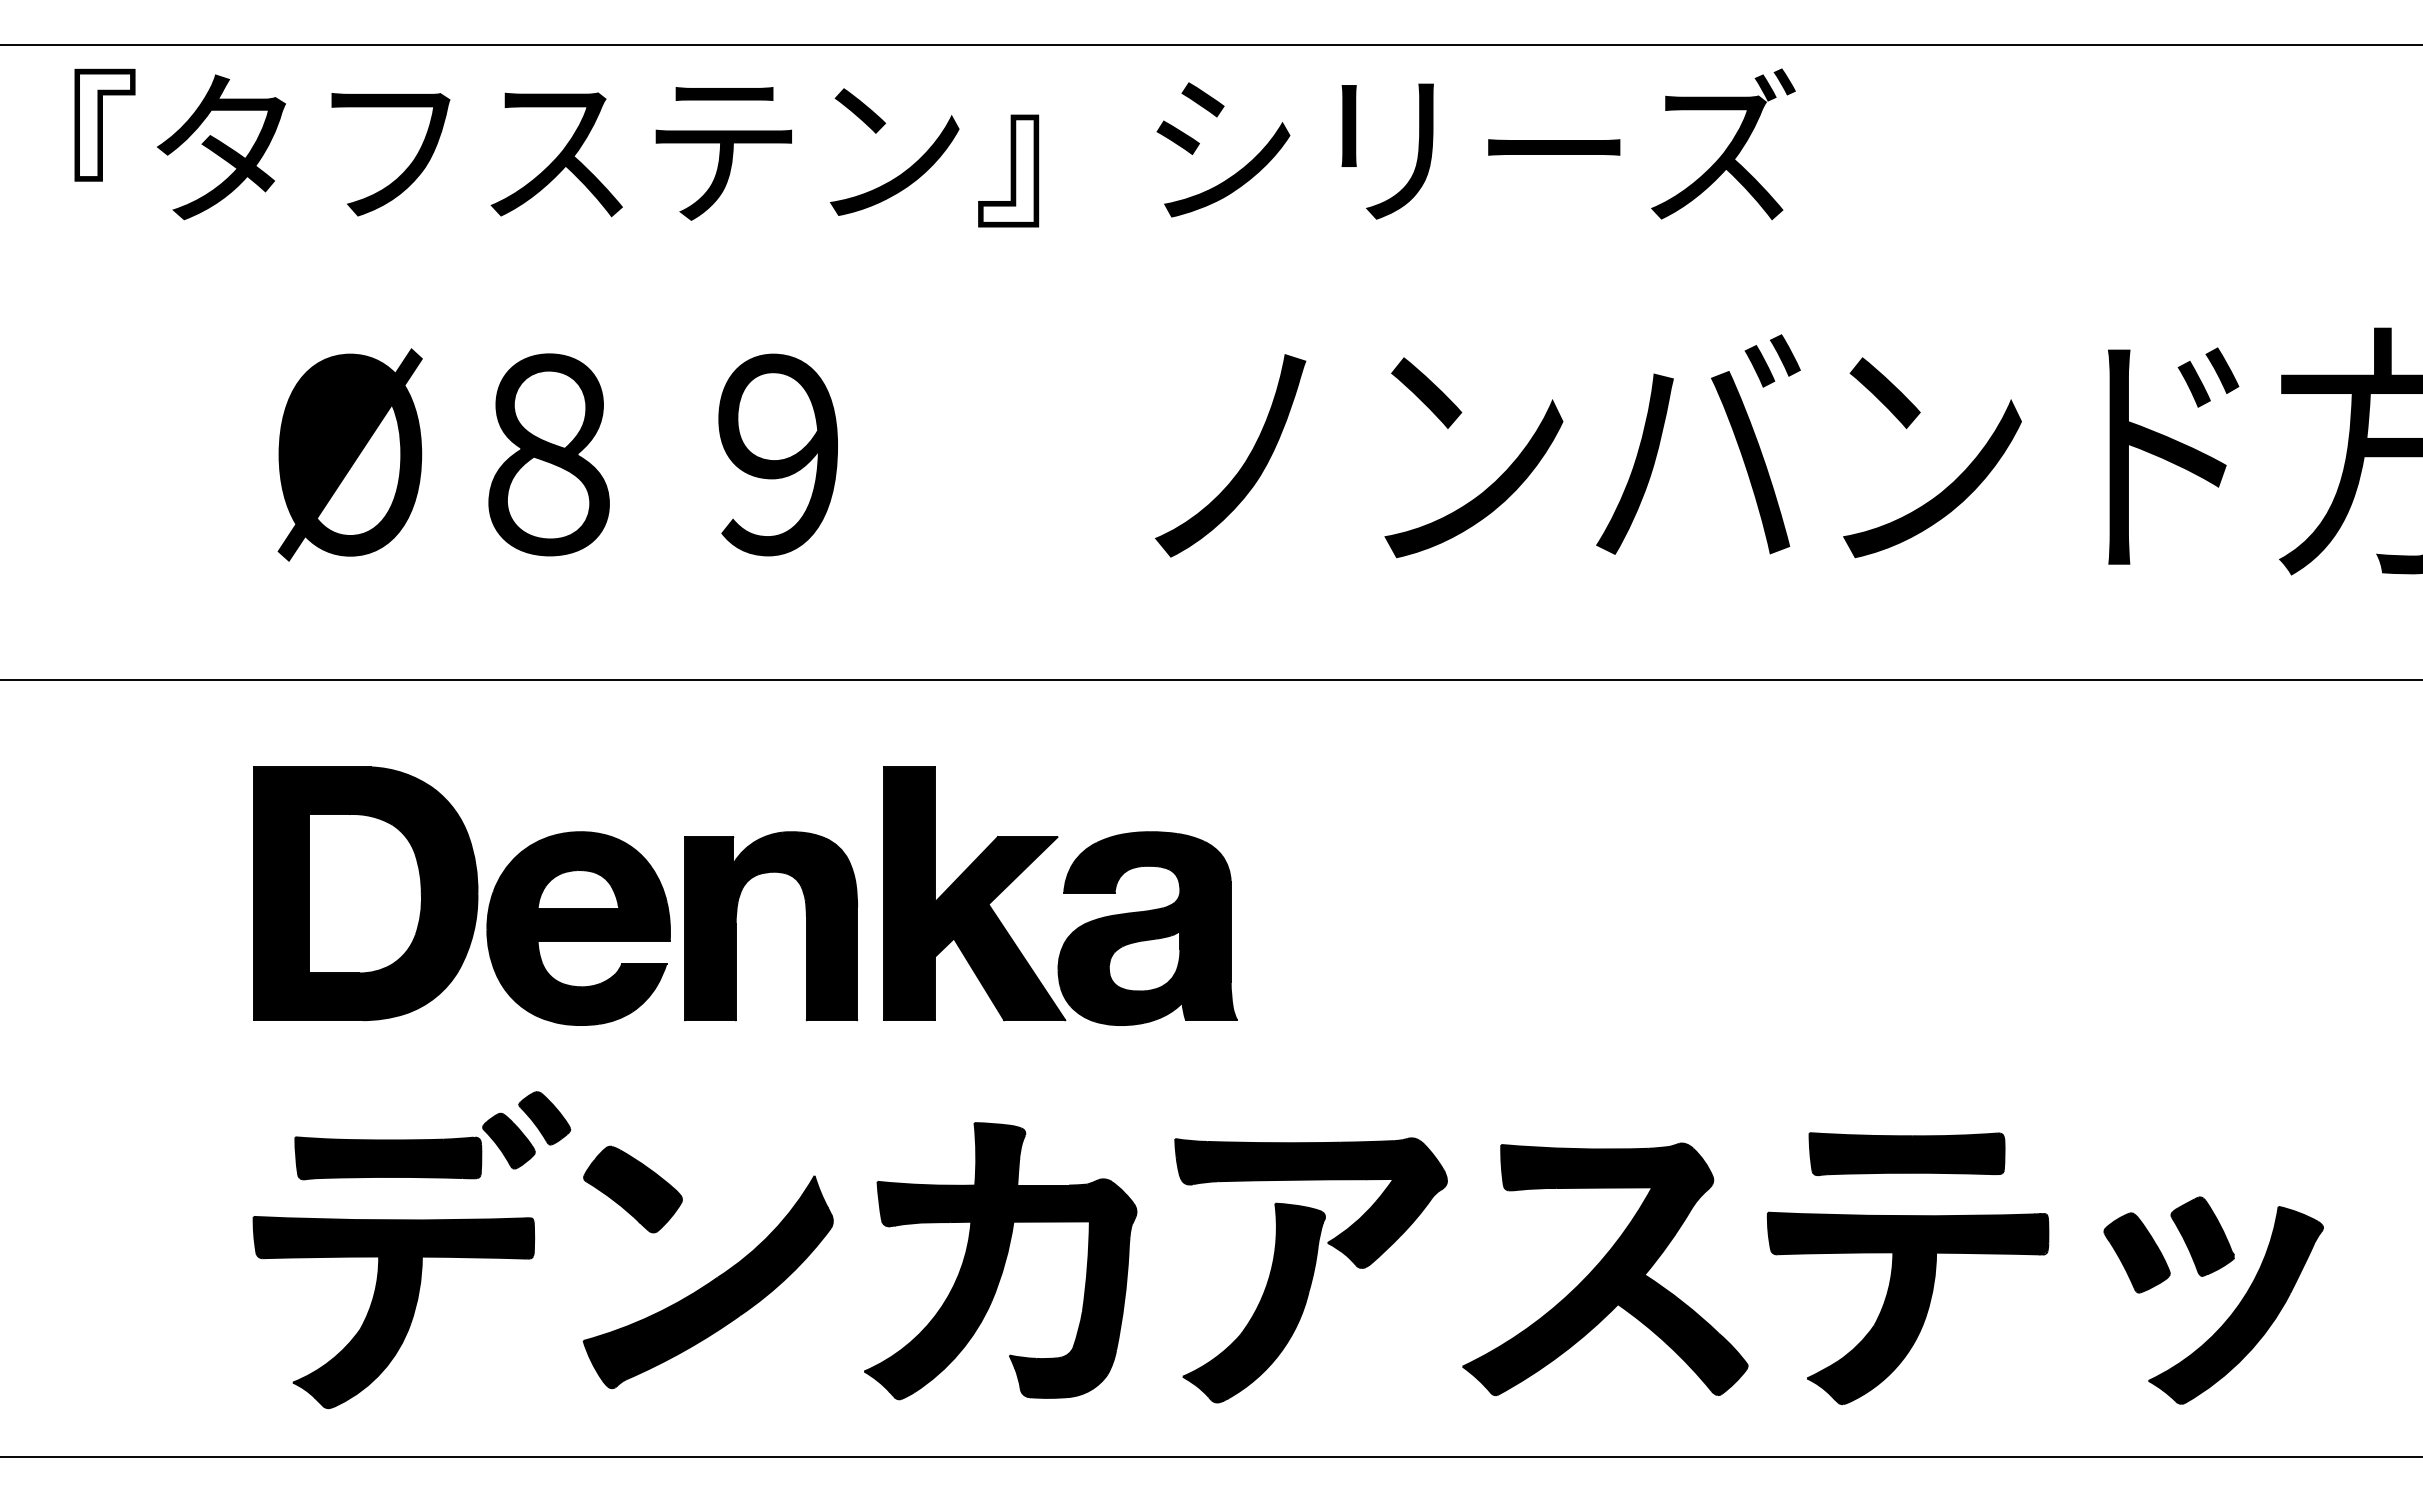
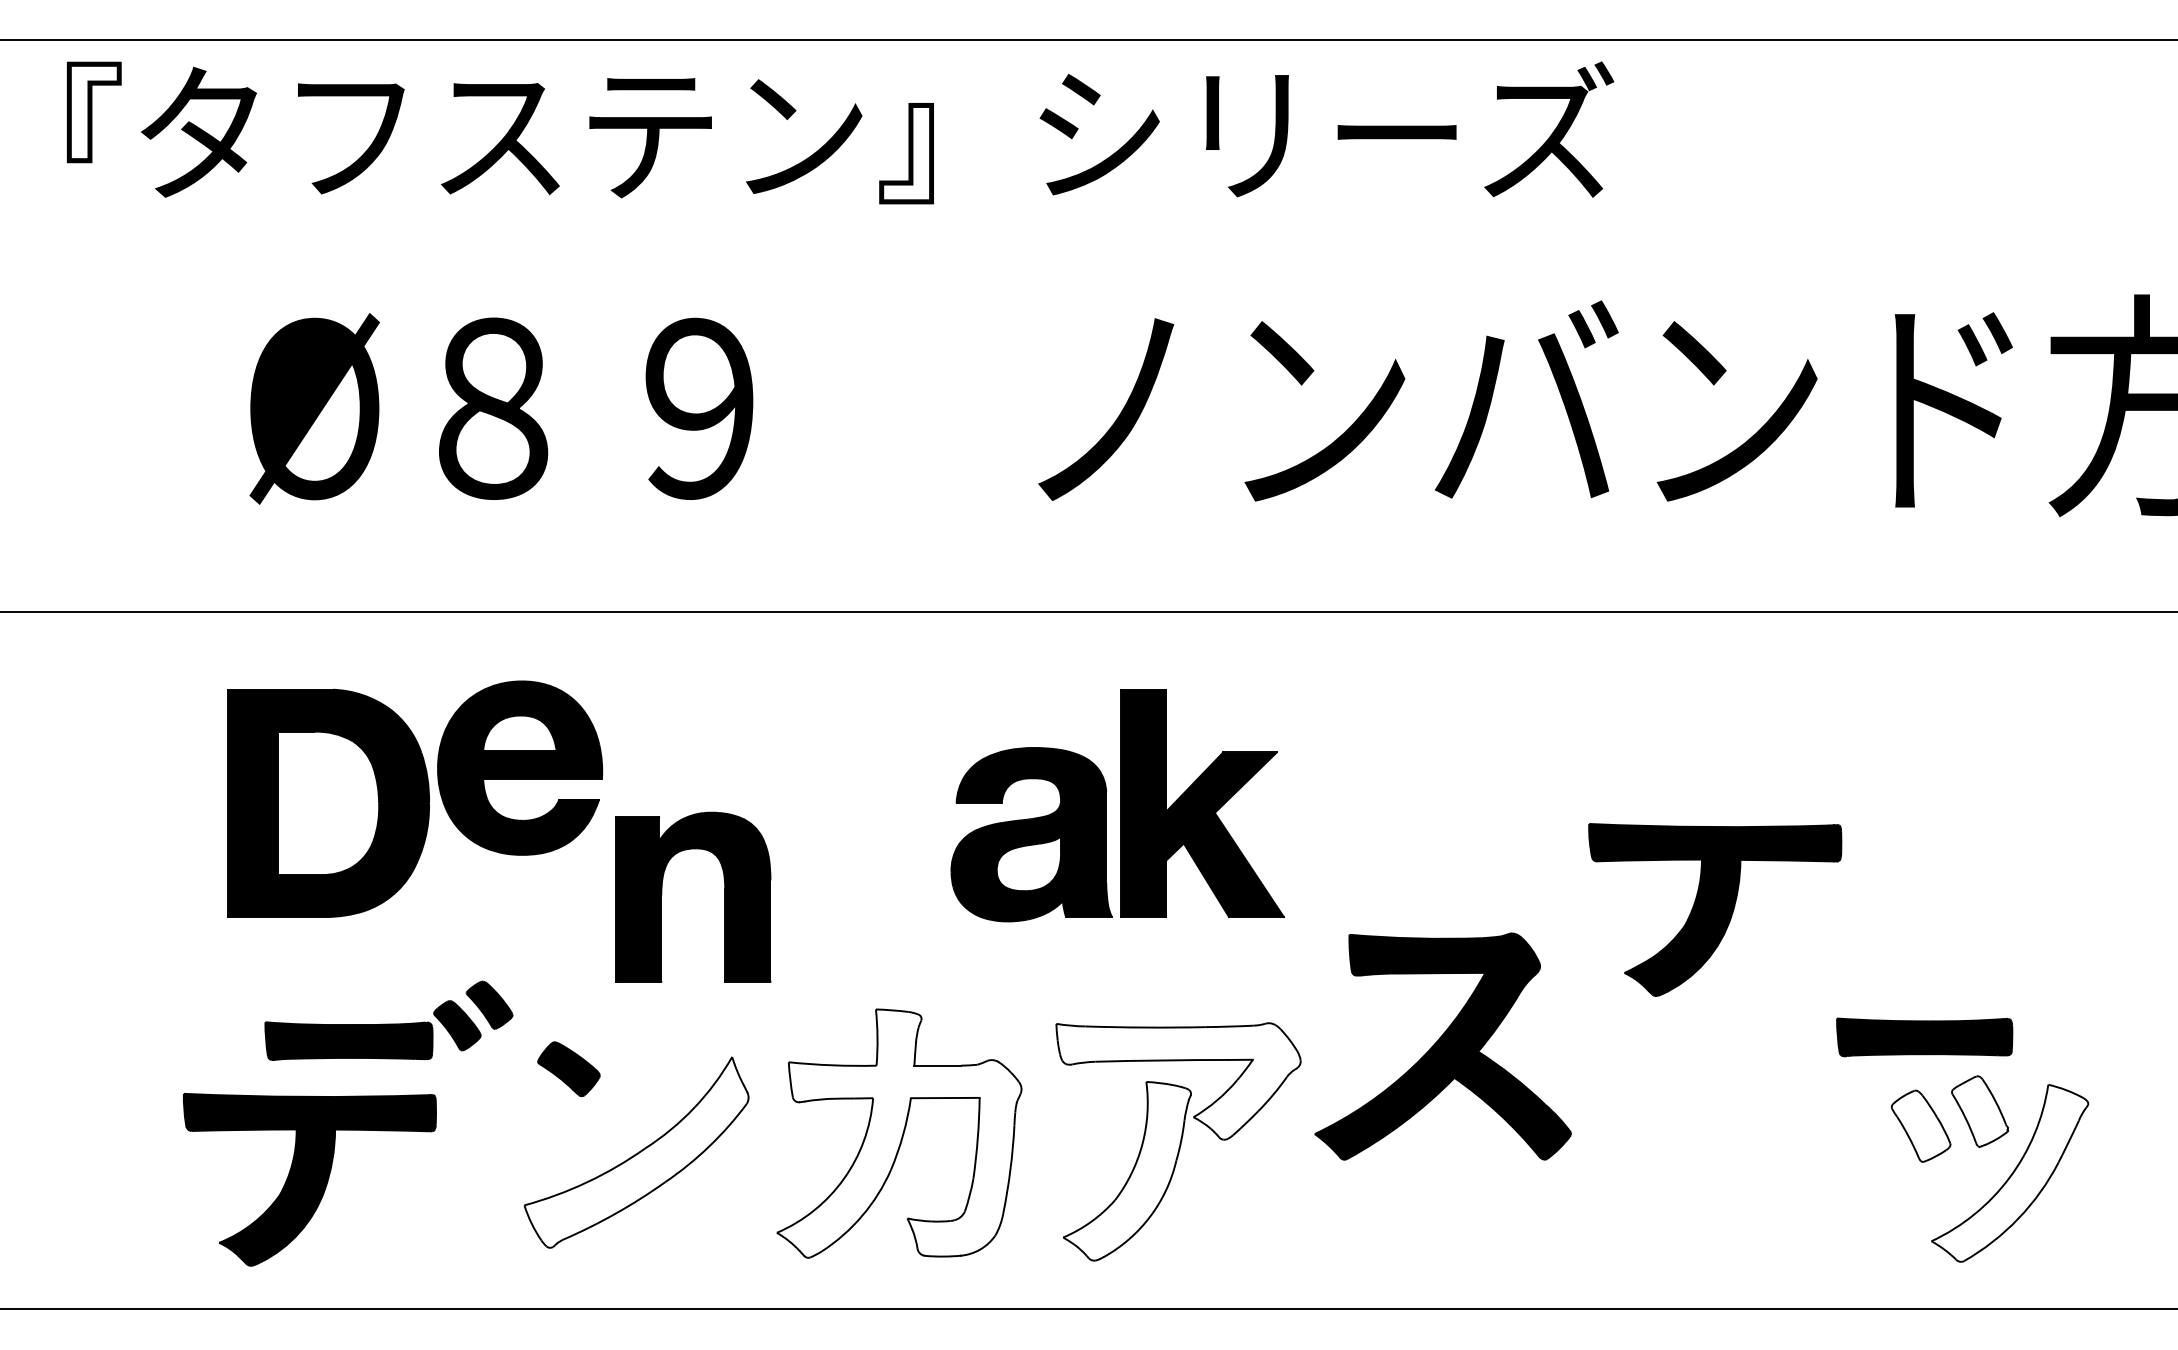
part: (974, 893) -> (1202, 803), moved
part: (736, 926) -> (661, 897), moved
part: (578, 928) -> (519, 768), moved
part: (1906, 1153) -> (1924, 1036), moved
part: (632, 1189) -> (568, 1069), size x0.7
fill: (1310, 1202) -> (1178, 1080), removed
fill: (2202, 1236) -> (1979, 1111), removed
fill: (2136, 1252) -> (1920, 1125), removed
fill: (1000, 1261) -> (899, 1133), removed
part: (1605, 1269) -> (1443, 1046), moved
fill: (707, 1281) -> (635, 1151), removed
fill: (1253, 1302) -> (1126, 1170), removed
fill: (2235, 1304) -> (2009, 1172), removed
part: (1907, 1308) -> (1714, 910), moved
part: (393, 1312) -> (309, 1179), moved

